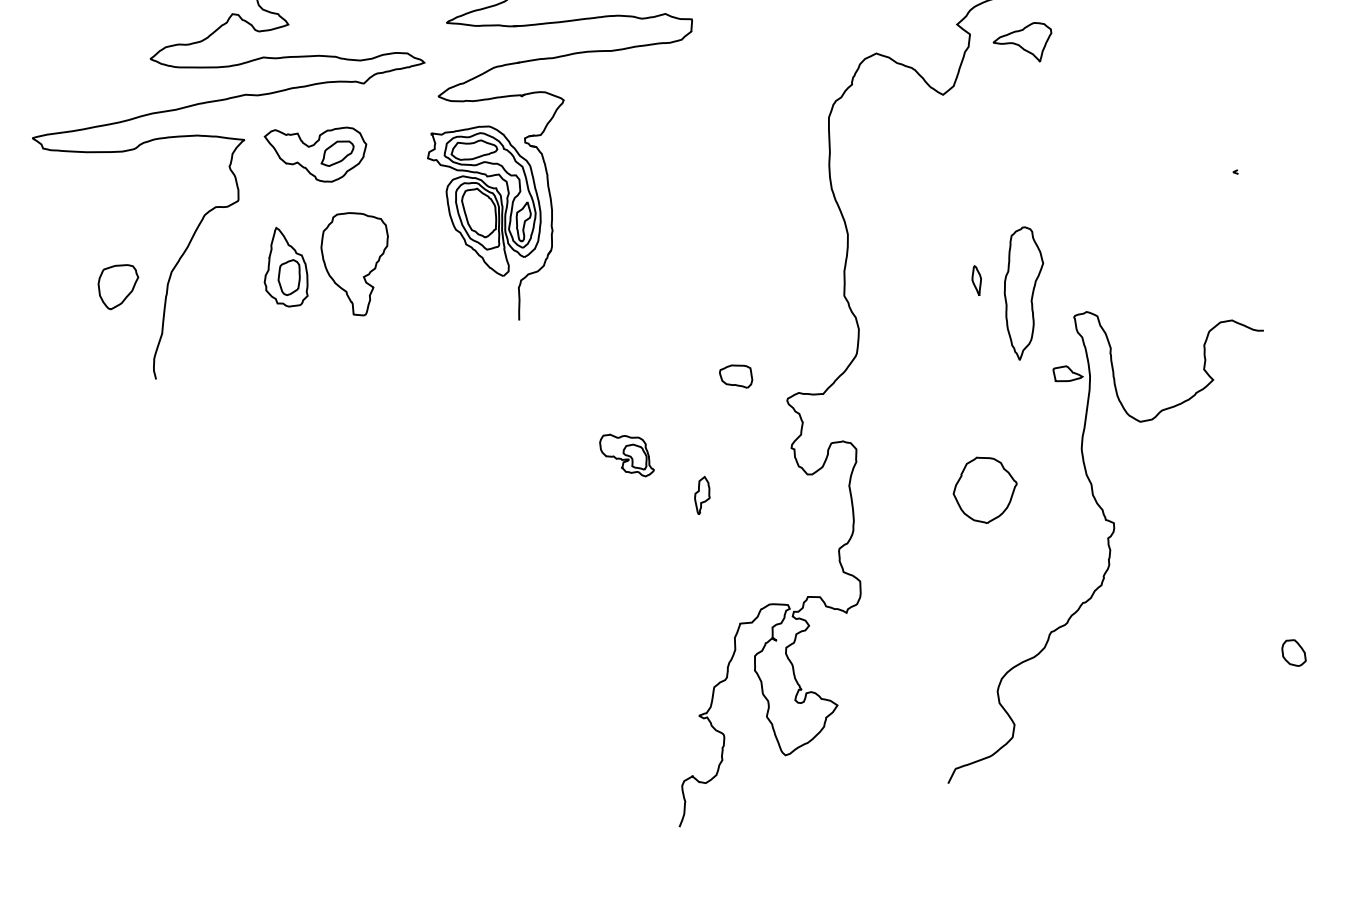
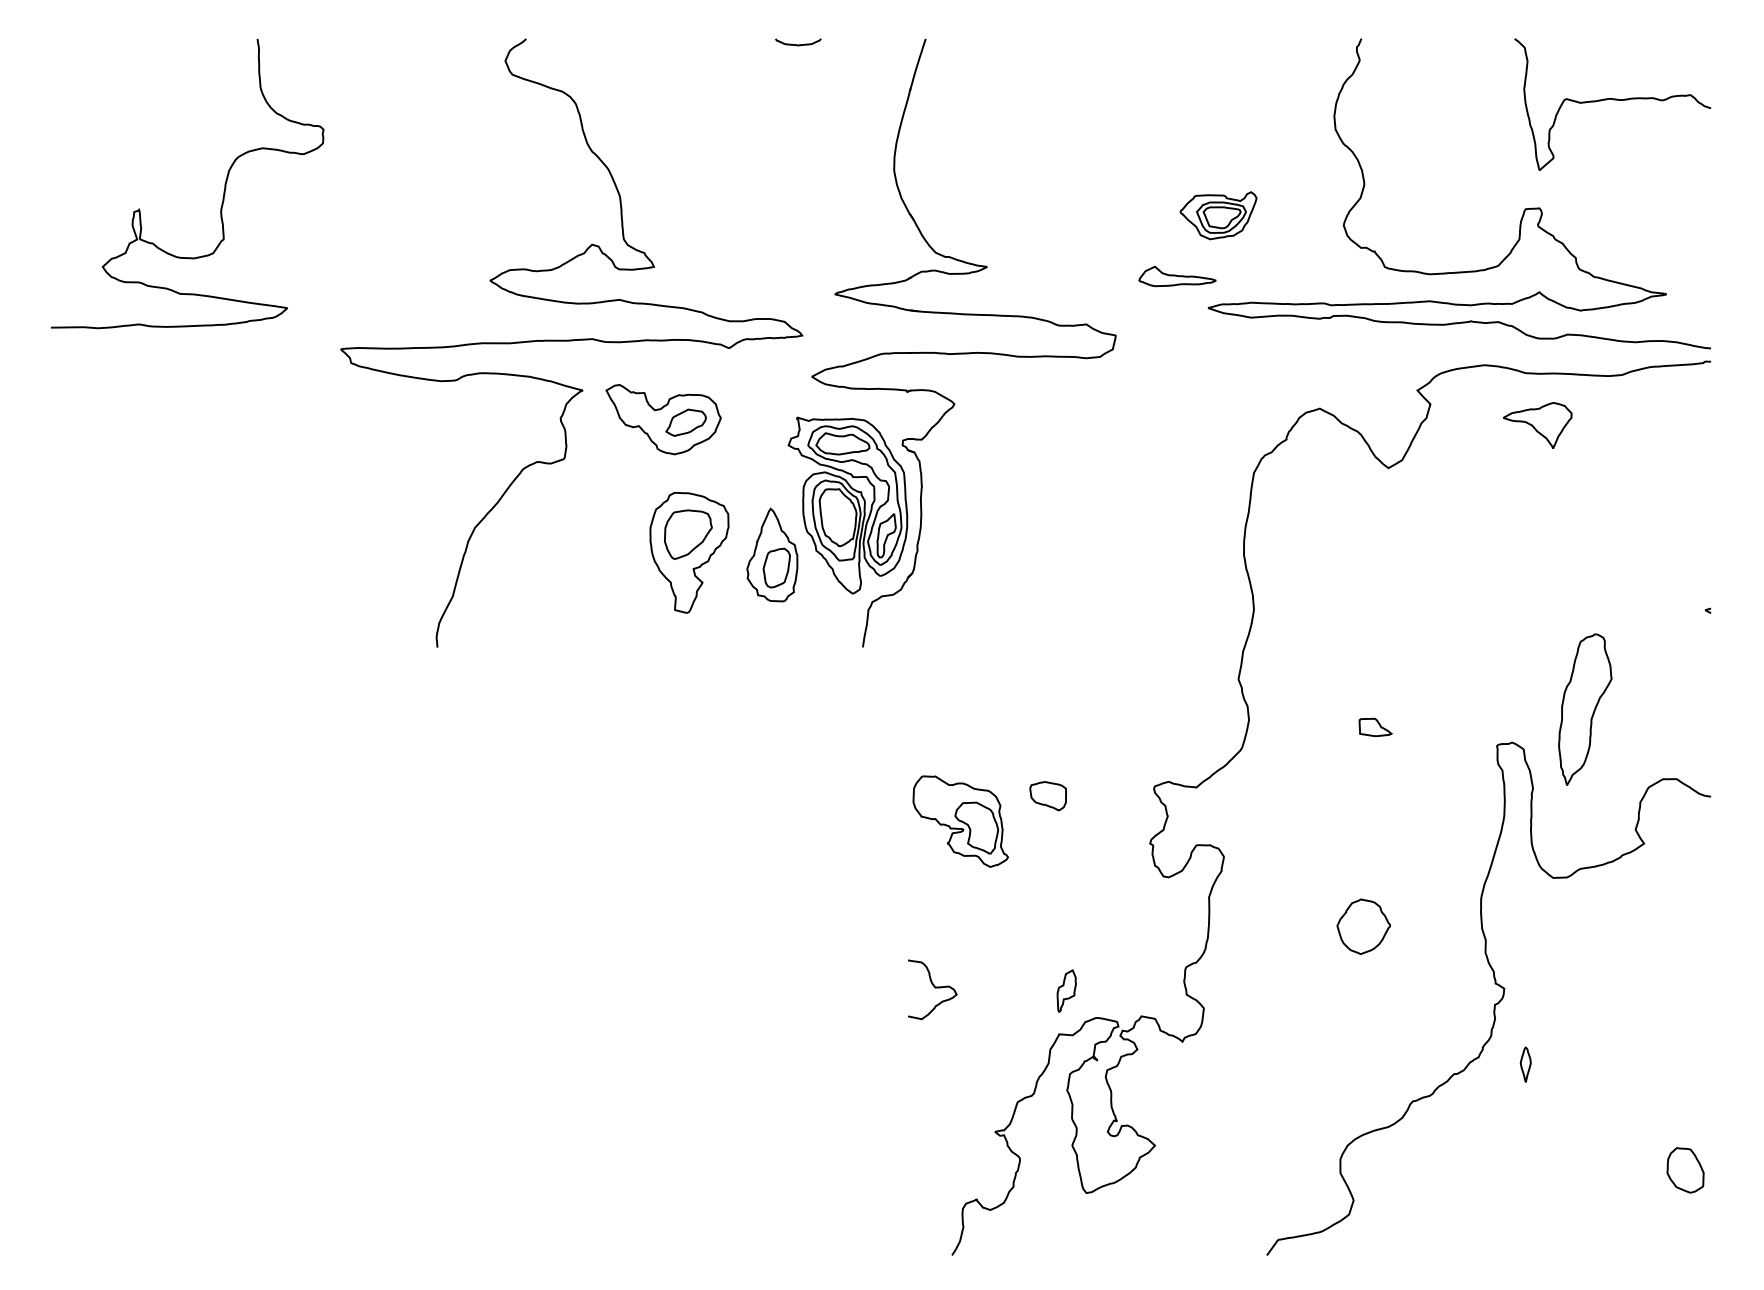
part: (1023, 44) -> (1537, 425), moved
part: (284, 266) -> (772, 554), moved
part: (976, 280) -> (1525, 1064), moved
part: (119, 286) -> (688, 534), moved
part: (1025, 292) -> (1585, 709), moved
part: (1067, 372) -> (1375, 726), moved
part: (735, 377) -> (1047, 796), moved
part: (626, 455) -> (960, 821), size x1.67
part: (985, 489) -> (1363, 926), size x0.71
part: (702, 495) -> (1066, 990), moved
curve: (627, 601) -> (934, 988), added
part: (1293, 653) -> (1685, 1170), size x1.43

